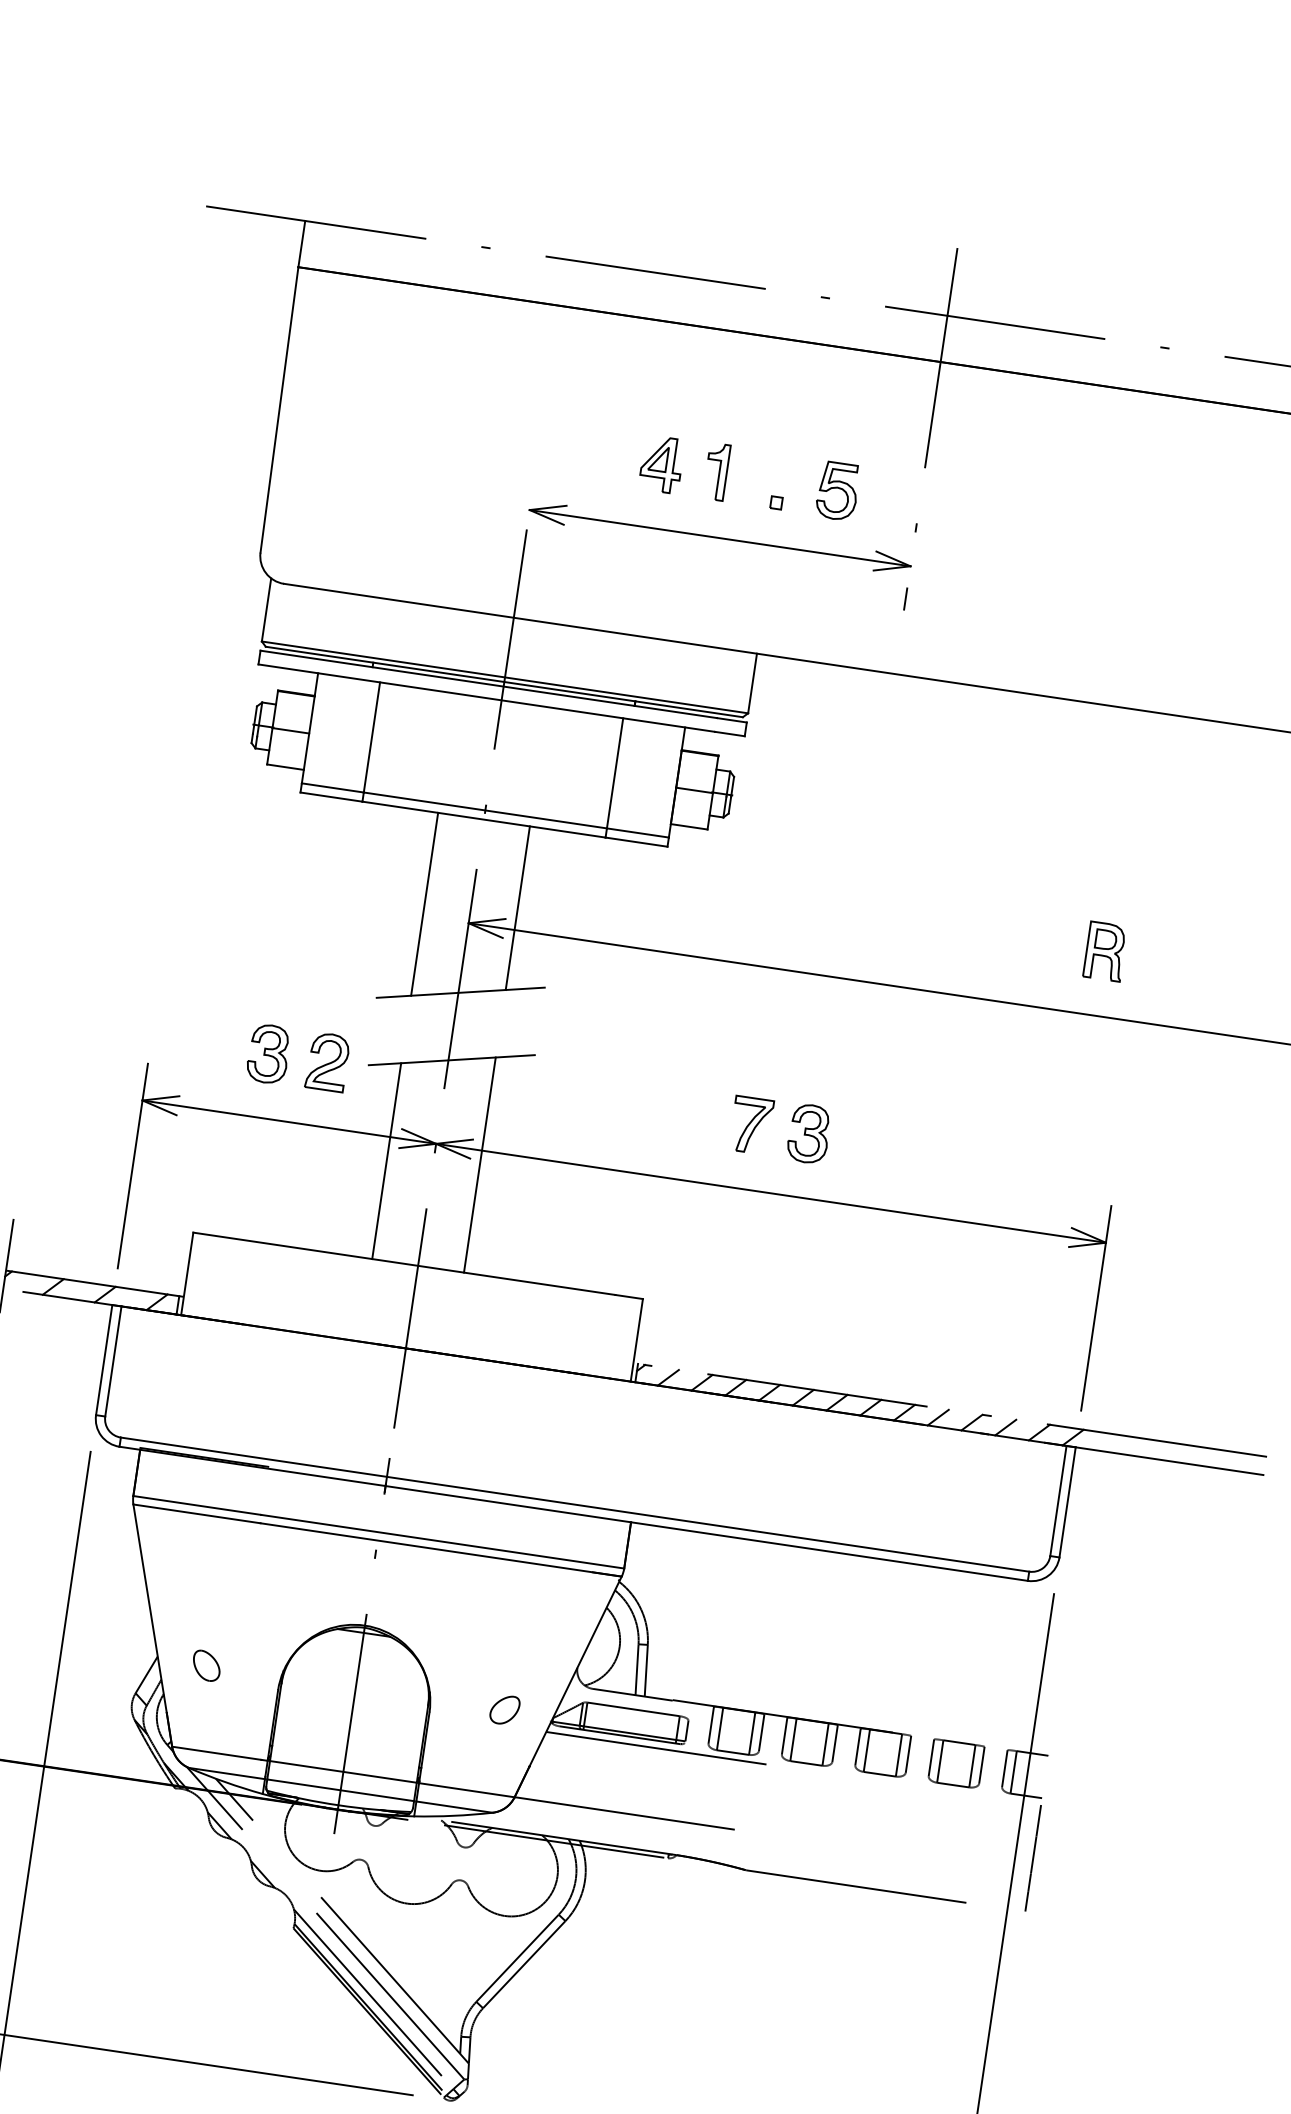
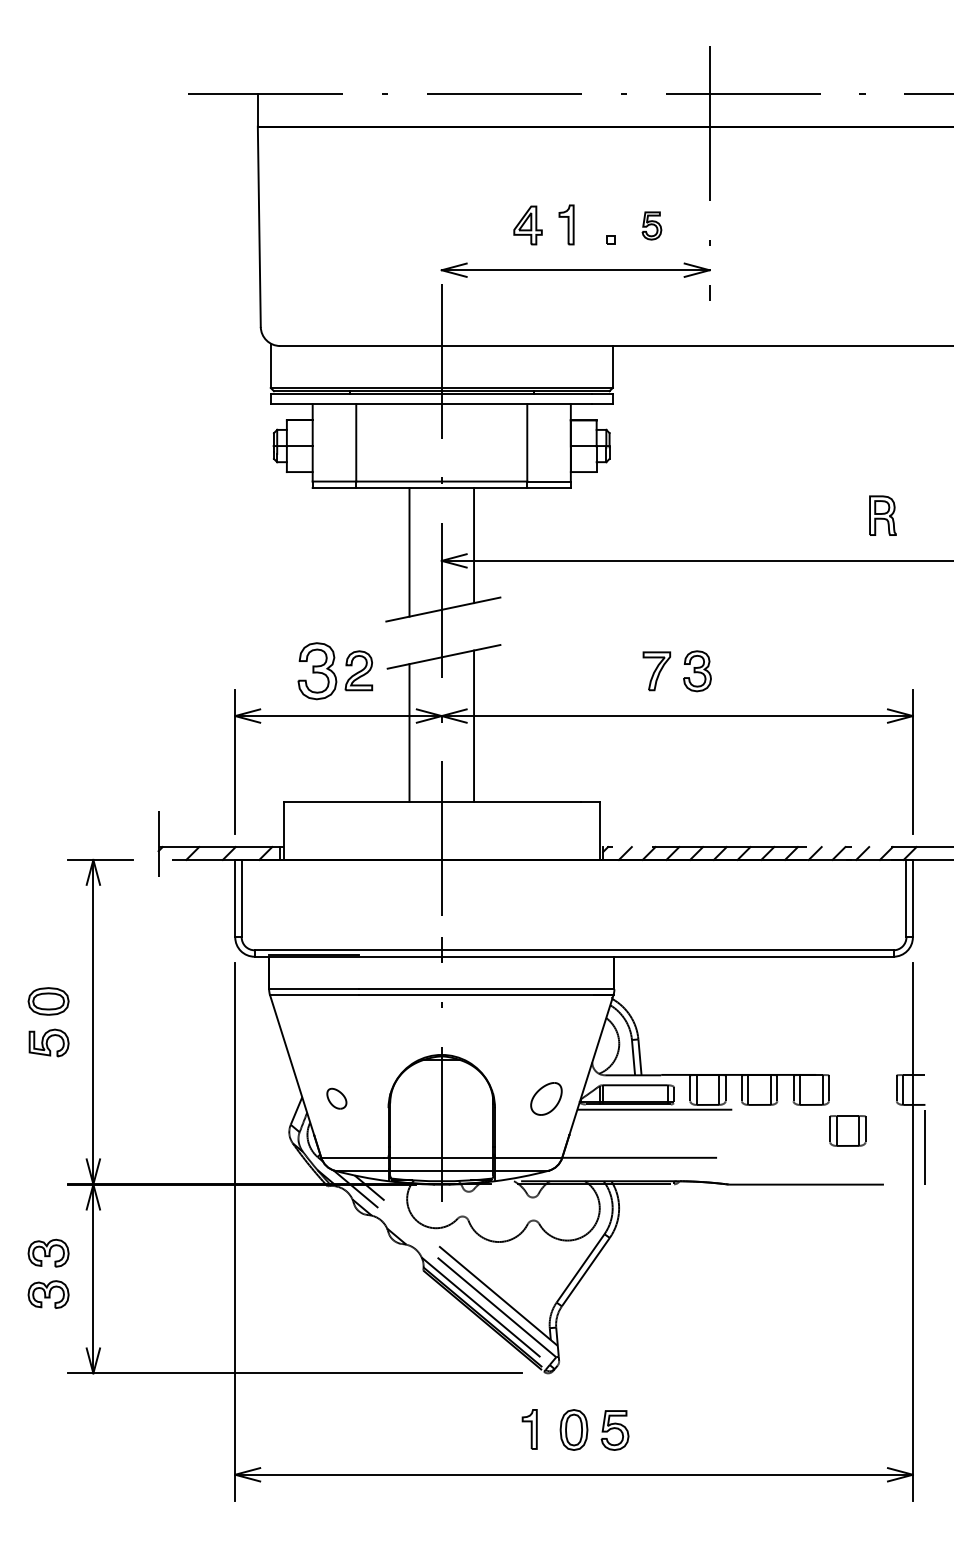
part: (837, 490) -> (651, 225), size x0.7
part: (267, 1054) -> (316, 671), size x1.4
part: (504, 1709) -> (546, 1098), size x1.6
part: (955, 1763) -> (847, 1130), moved

